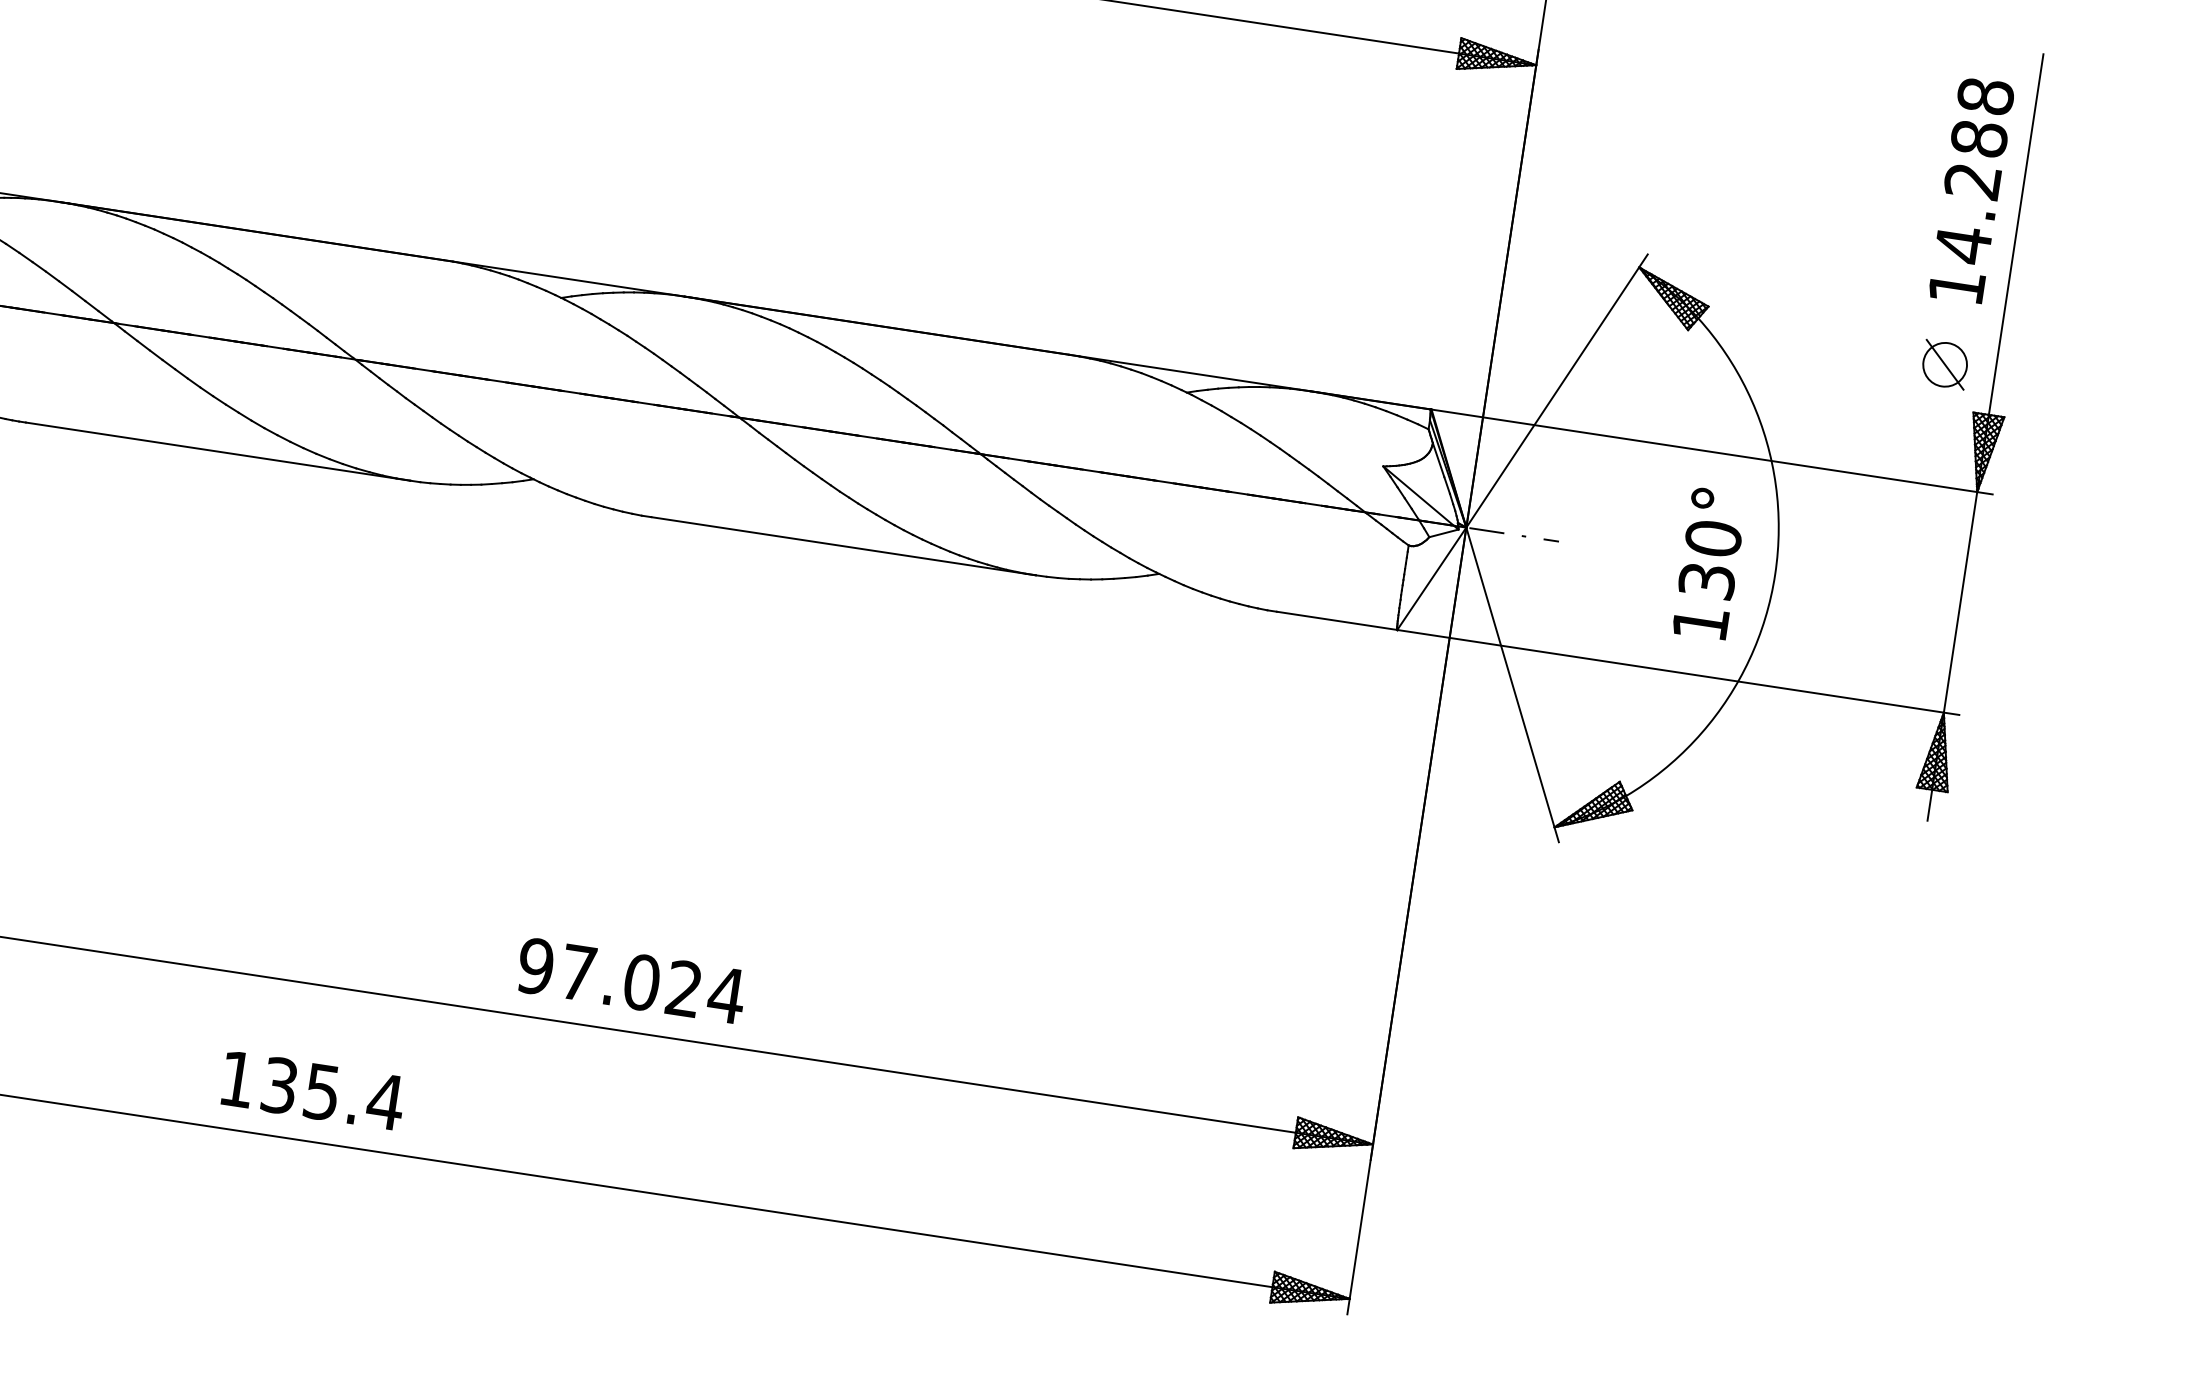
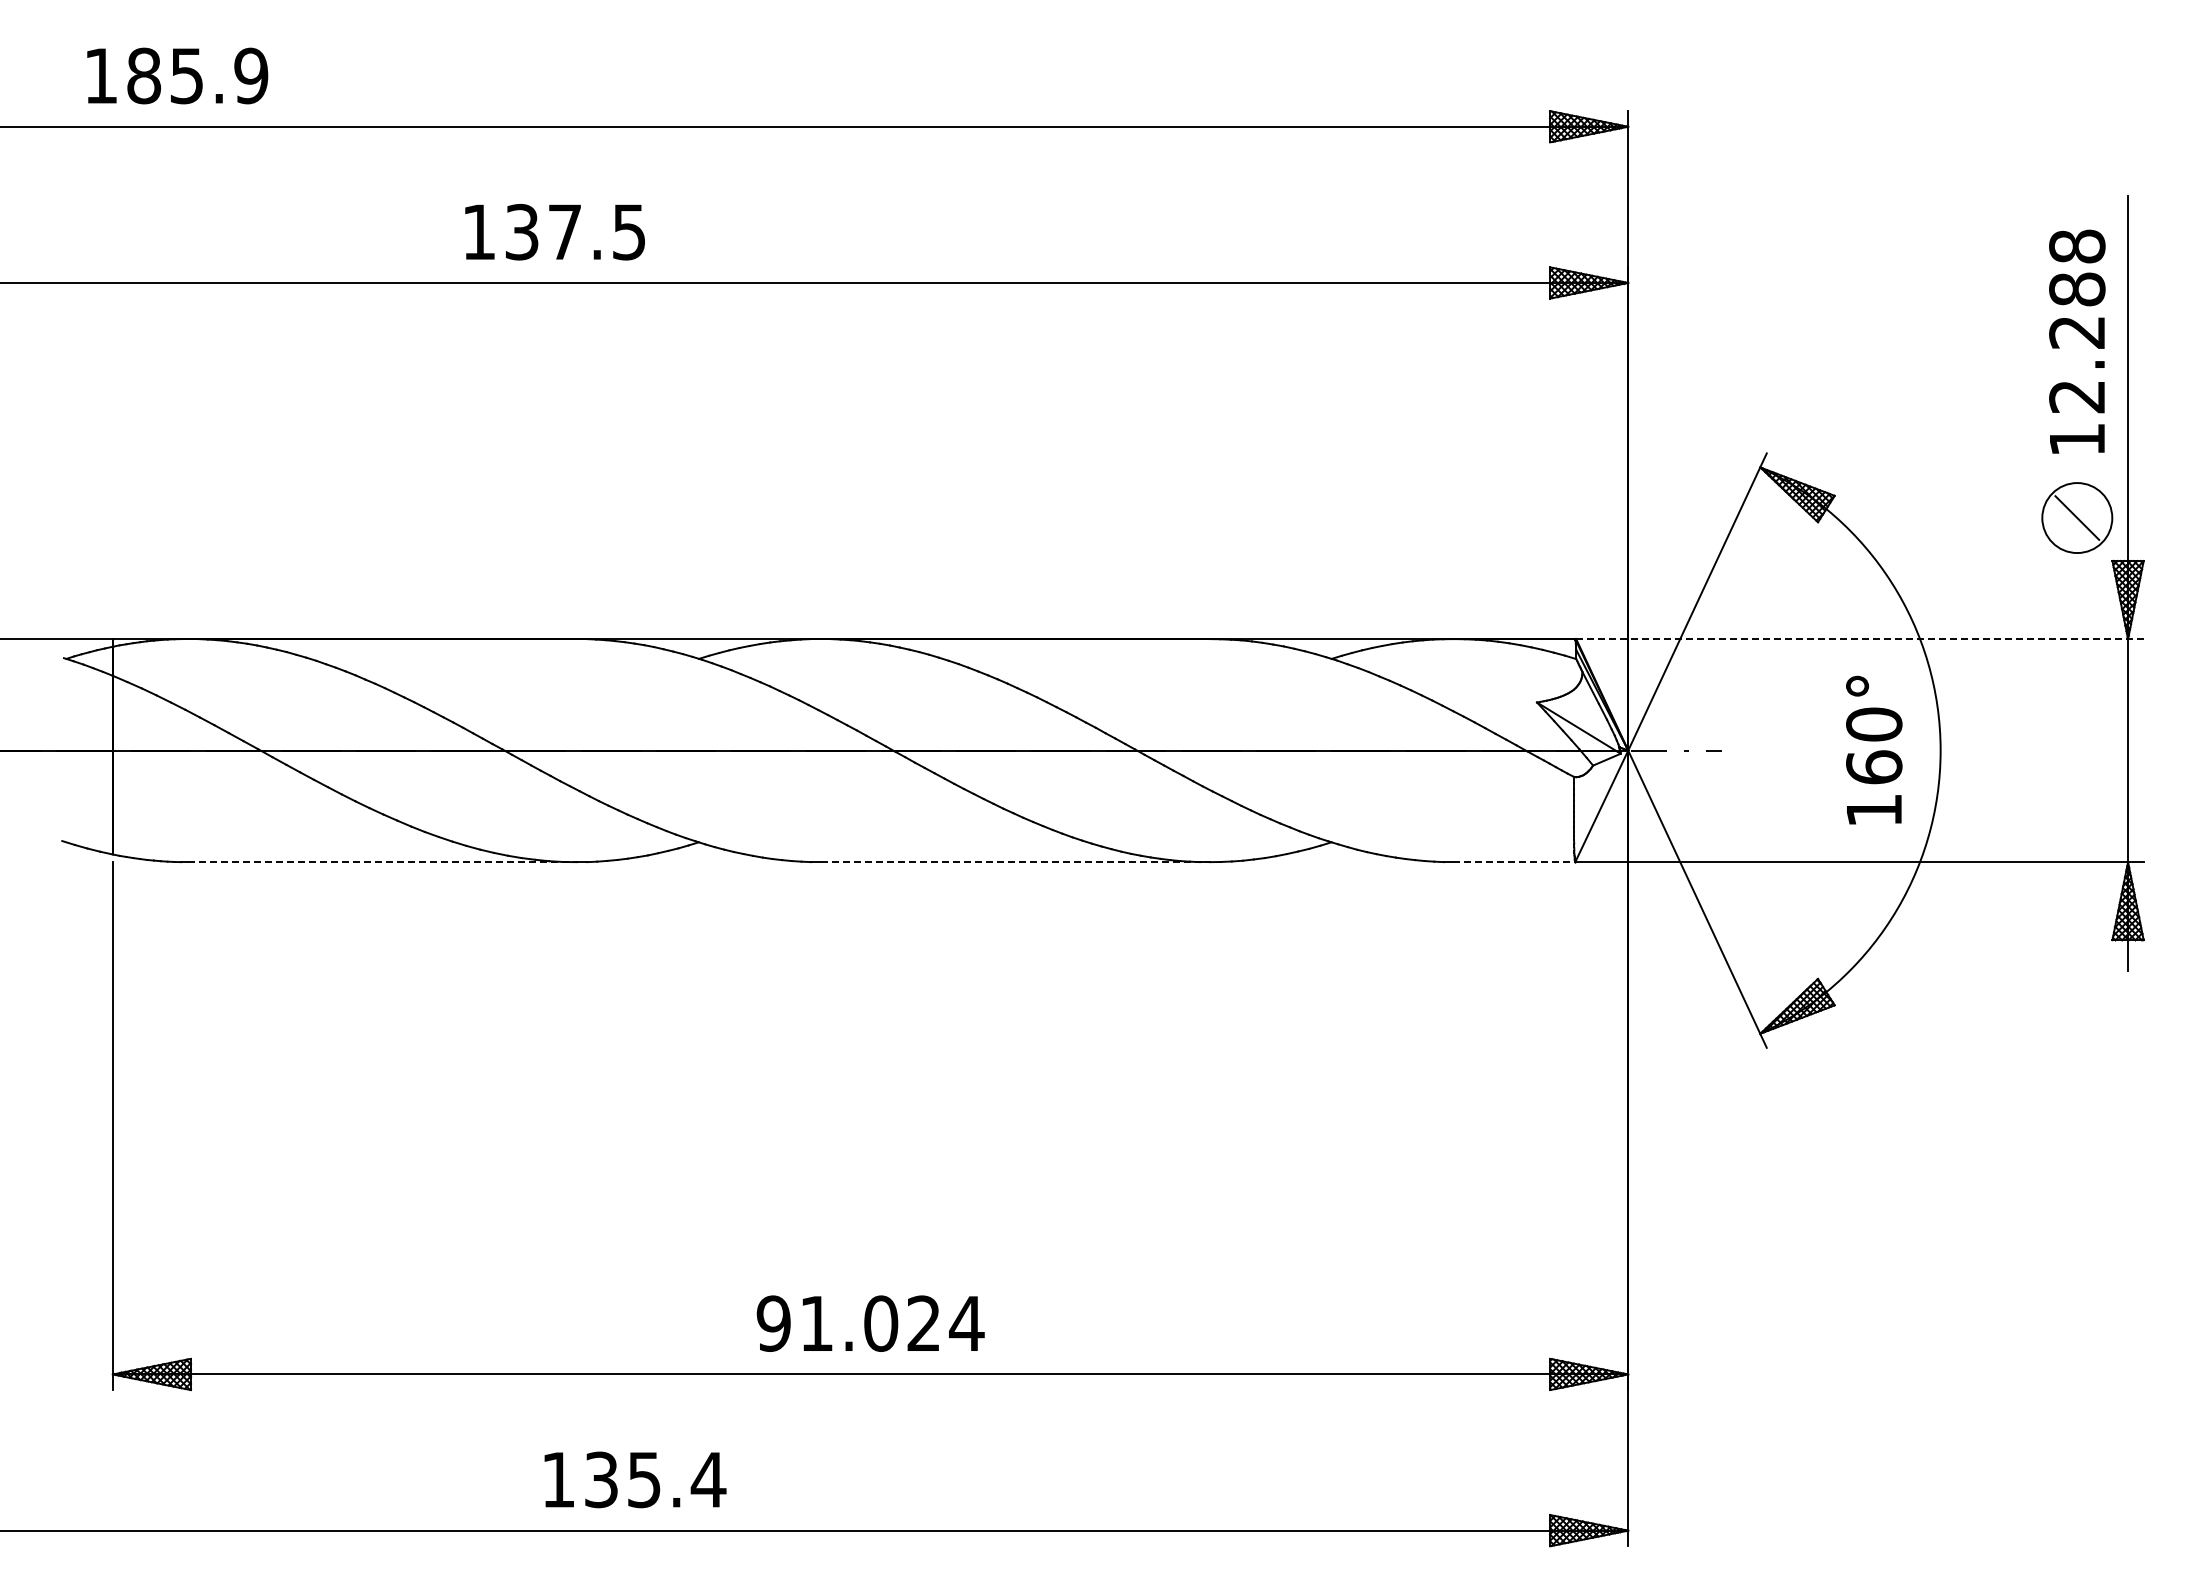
text: (1962, 244) -> (2076, 396), 14.288 -> 12.288
circle: (1945, 364) -> (2077, 517), size x1.6
line: (218, 452) -> (383, 862), solid -> dashed
line: (1711, 452) -> (1859, 639), solid -> dashed
line: (843, 546) -> (1015, 862), solid -> dashed
text: (1707, 581) -> (1874, 767), 130° -> 160°
line: (1337, 621) -> (1514, 862), solid -> dashed
text: (578, 972) -> (816, 1323), 97.024 -> 91.024
text: (313, 1090) -> (635, 1479), moved

